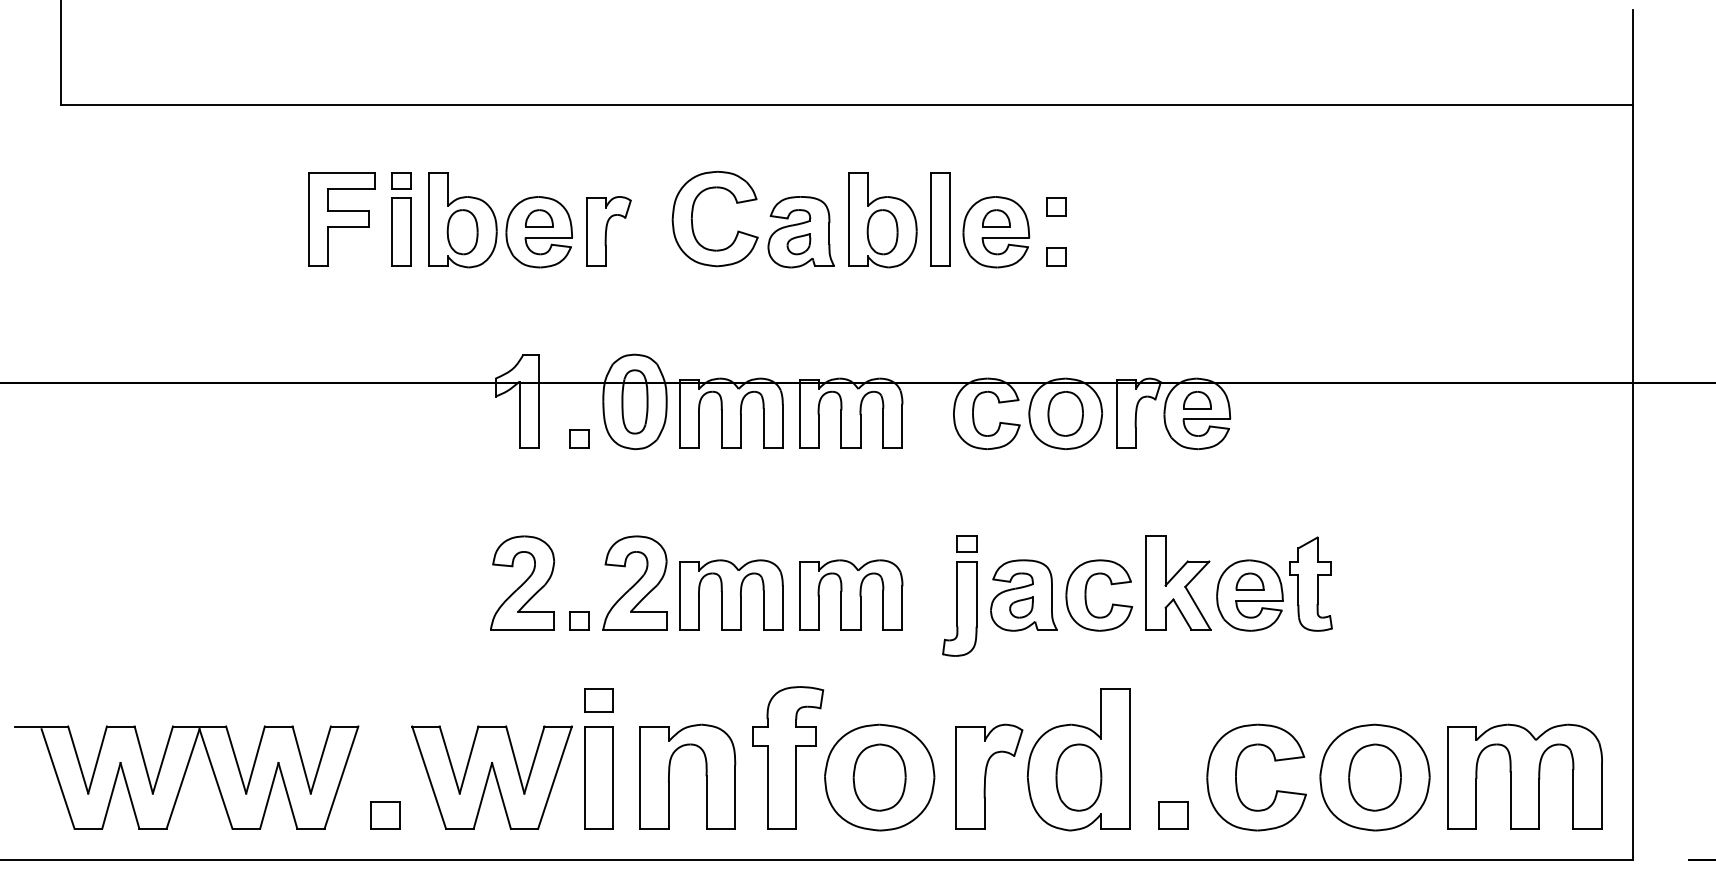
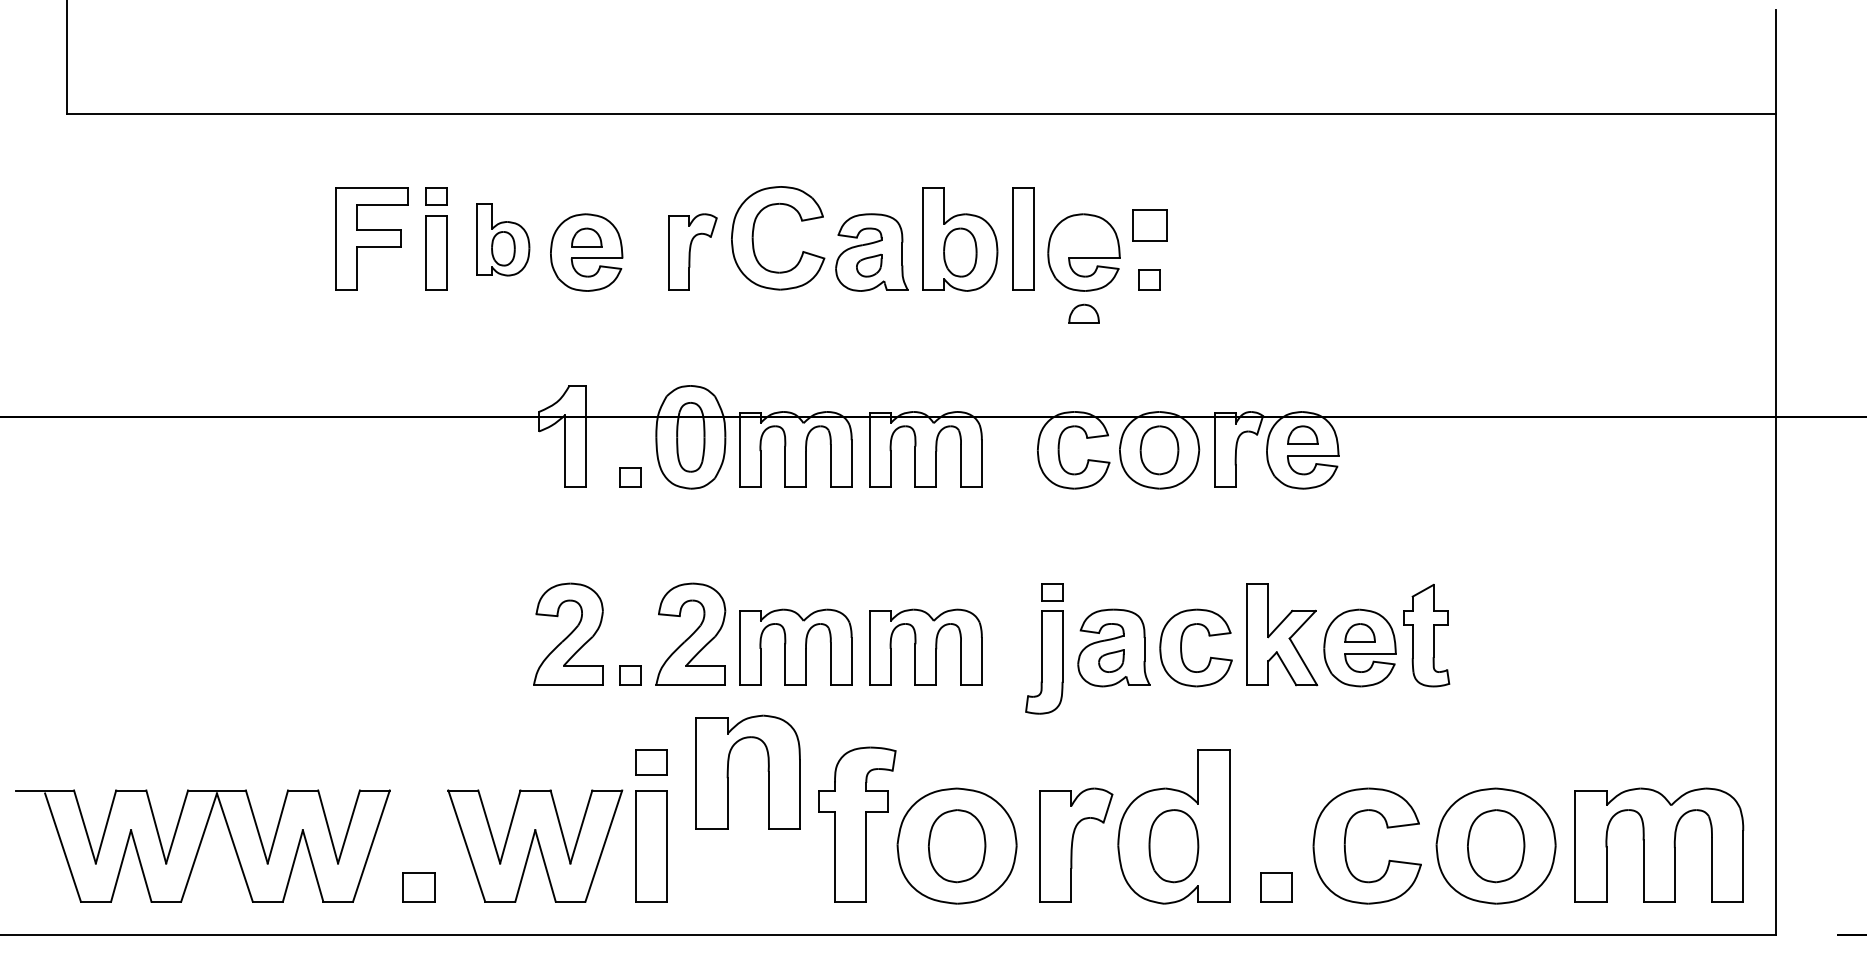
part: (1056, 206) -> (1149, 224), size x1.6
part: (996, 218) -> (1084, 313), moved
part: (462, 220) -> (503, 239), size x0.7
part: (608, 231) -> (692, 251), moved
part: (669, 776) -> (728, 772), moved

